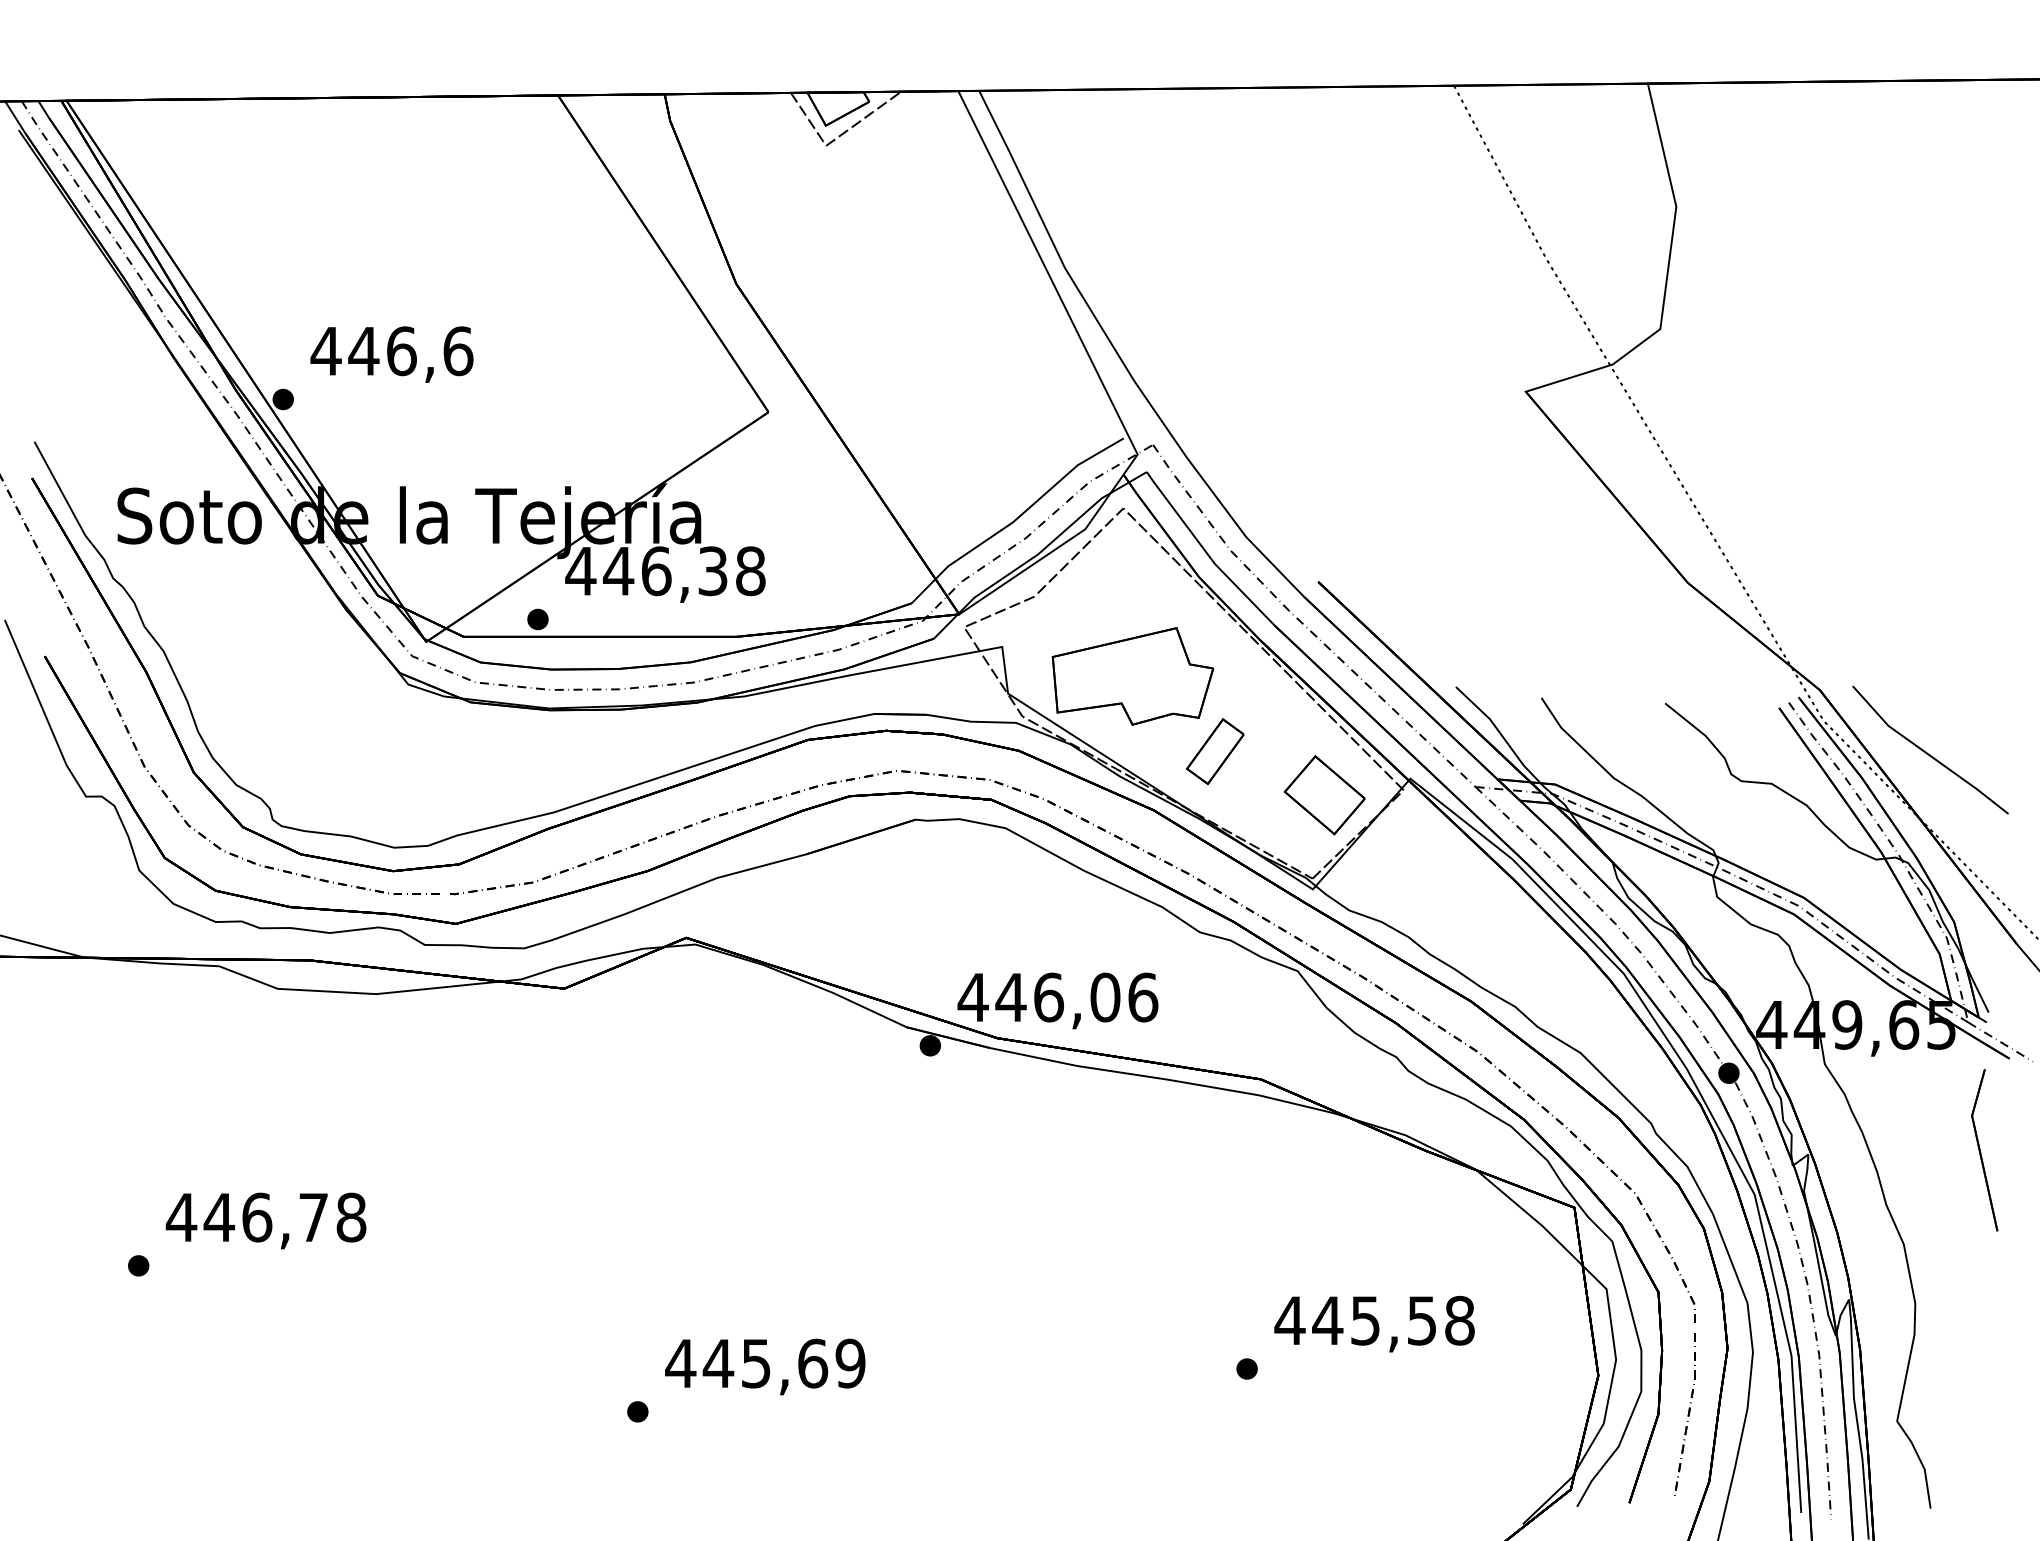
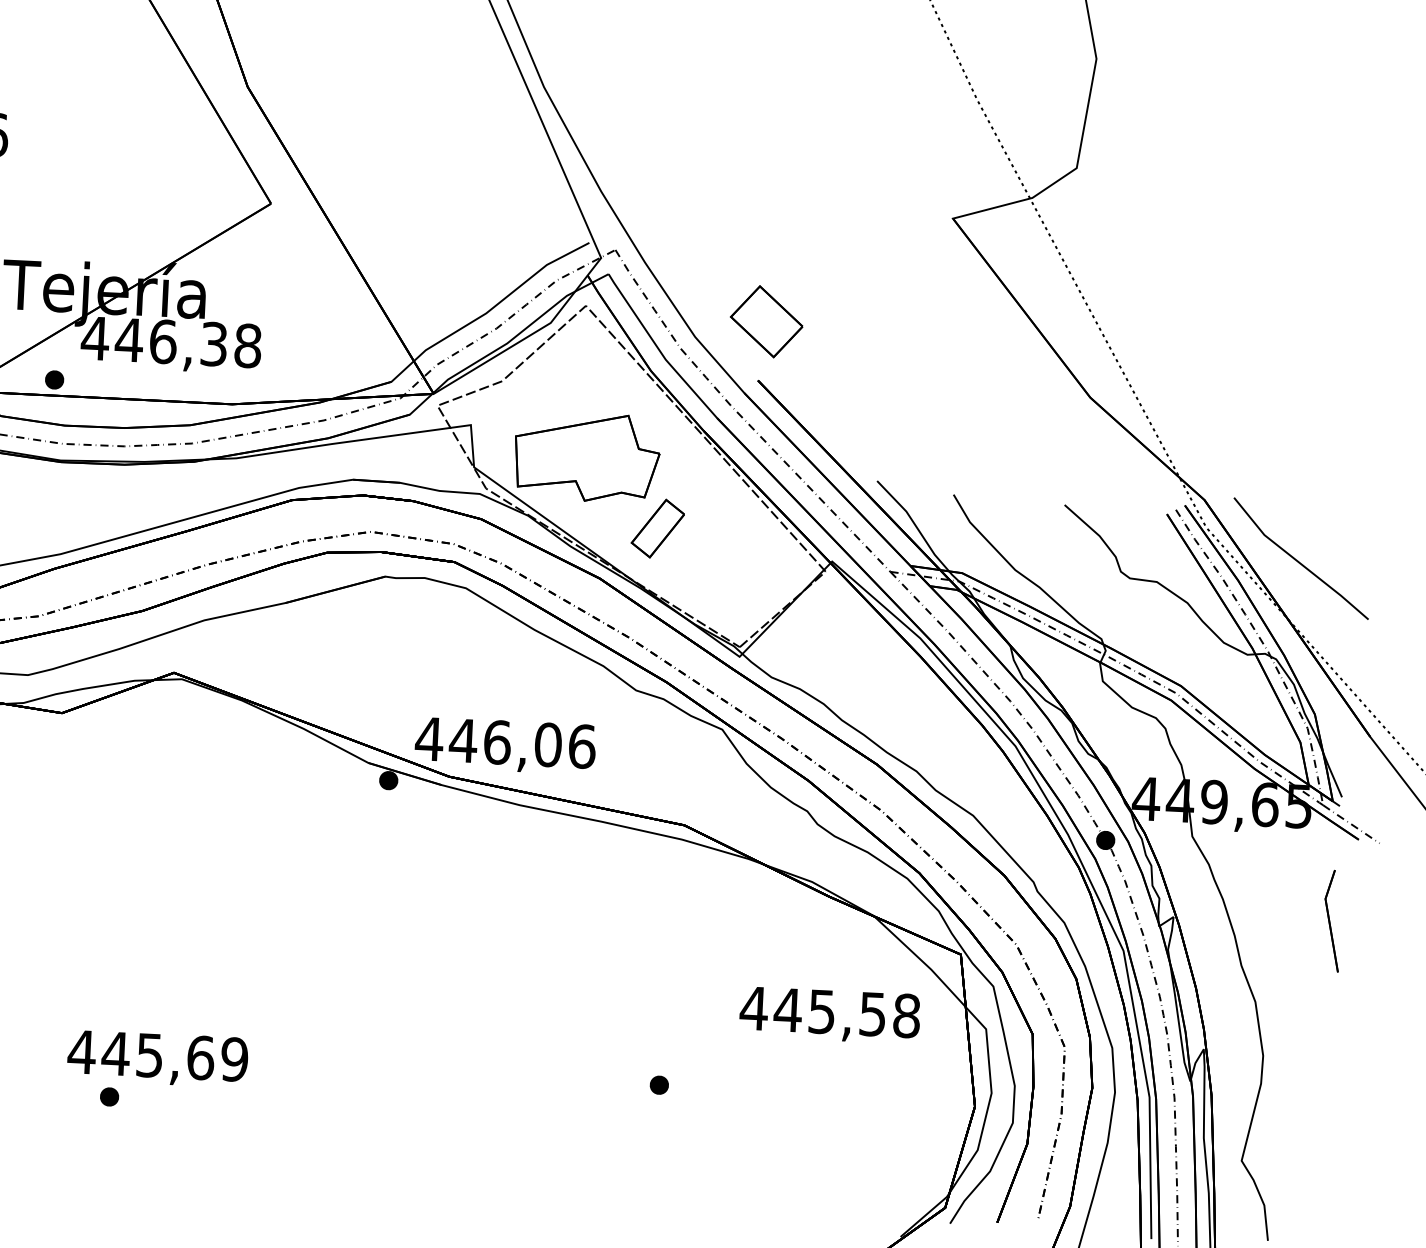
part: (1324, 795) -> (766, 321), moved
part: (1984, 1150) -> (1332, 921), size x0.7
text: (1374, 1324) -> (829, 1015), moved
text: (765, 1366) -> (158, 1058), moved

